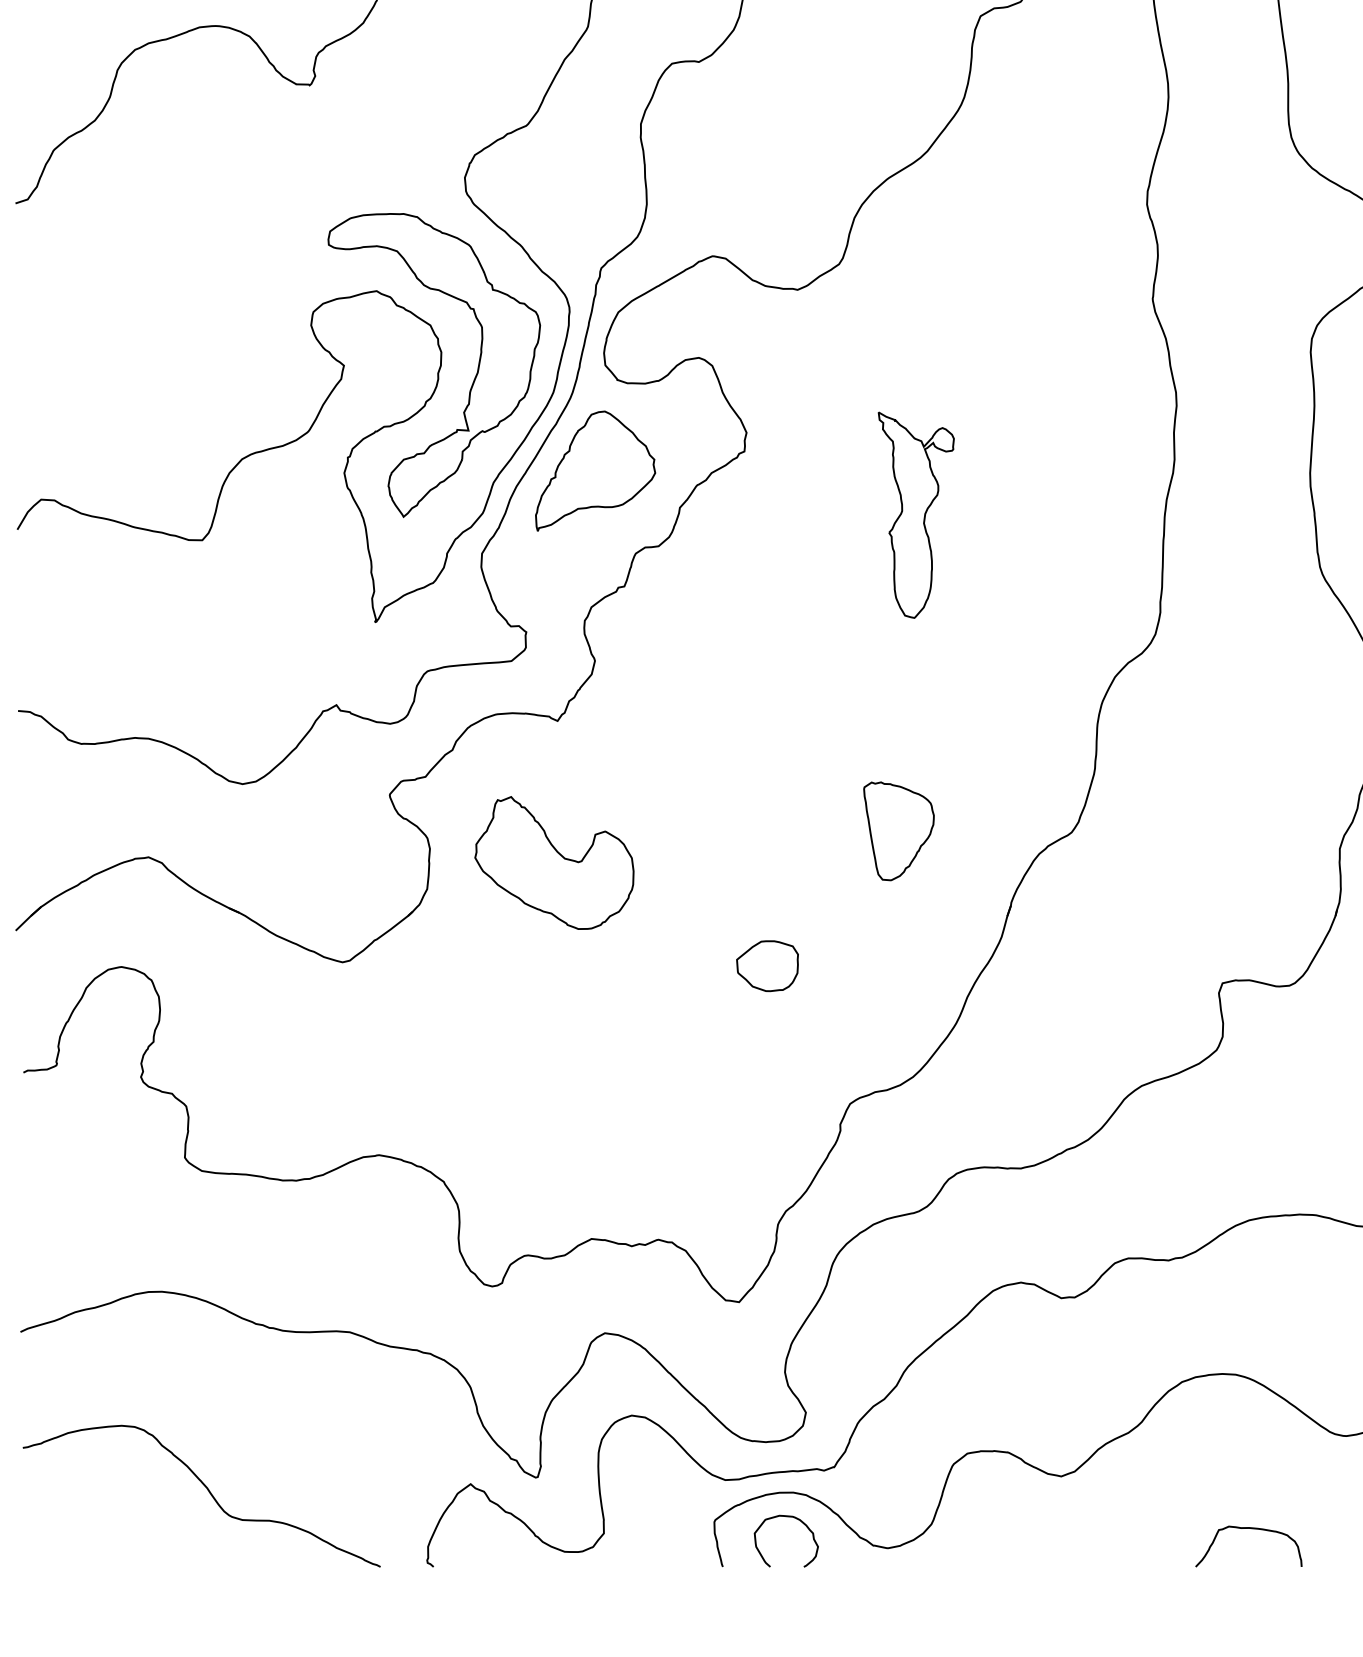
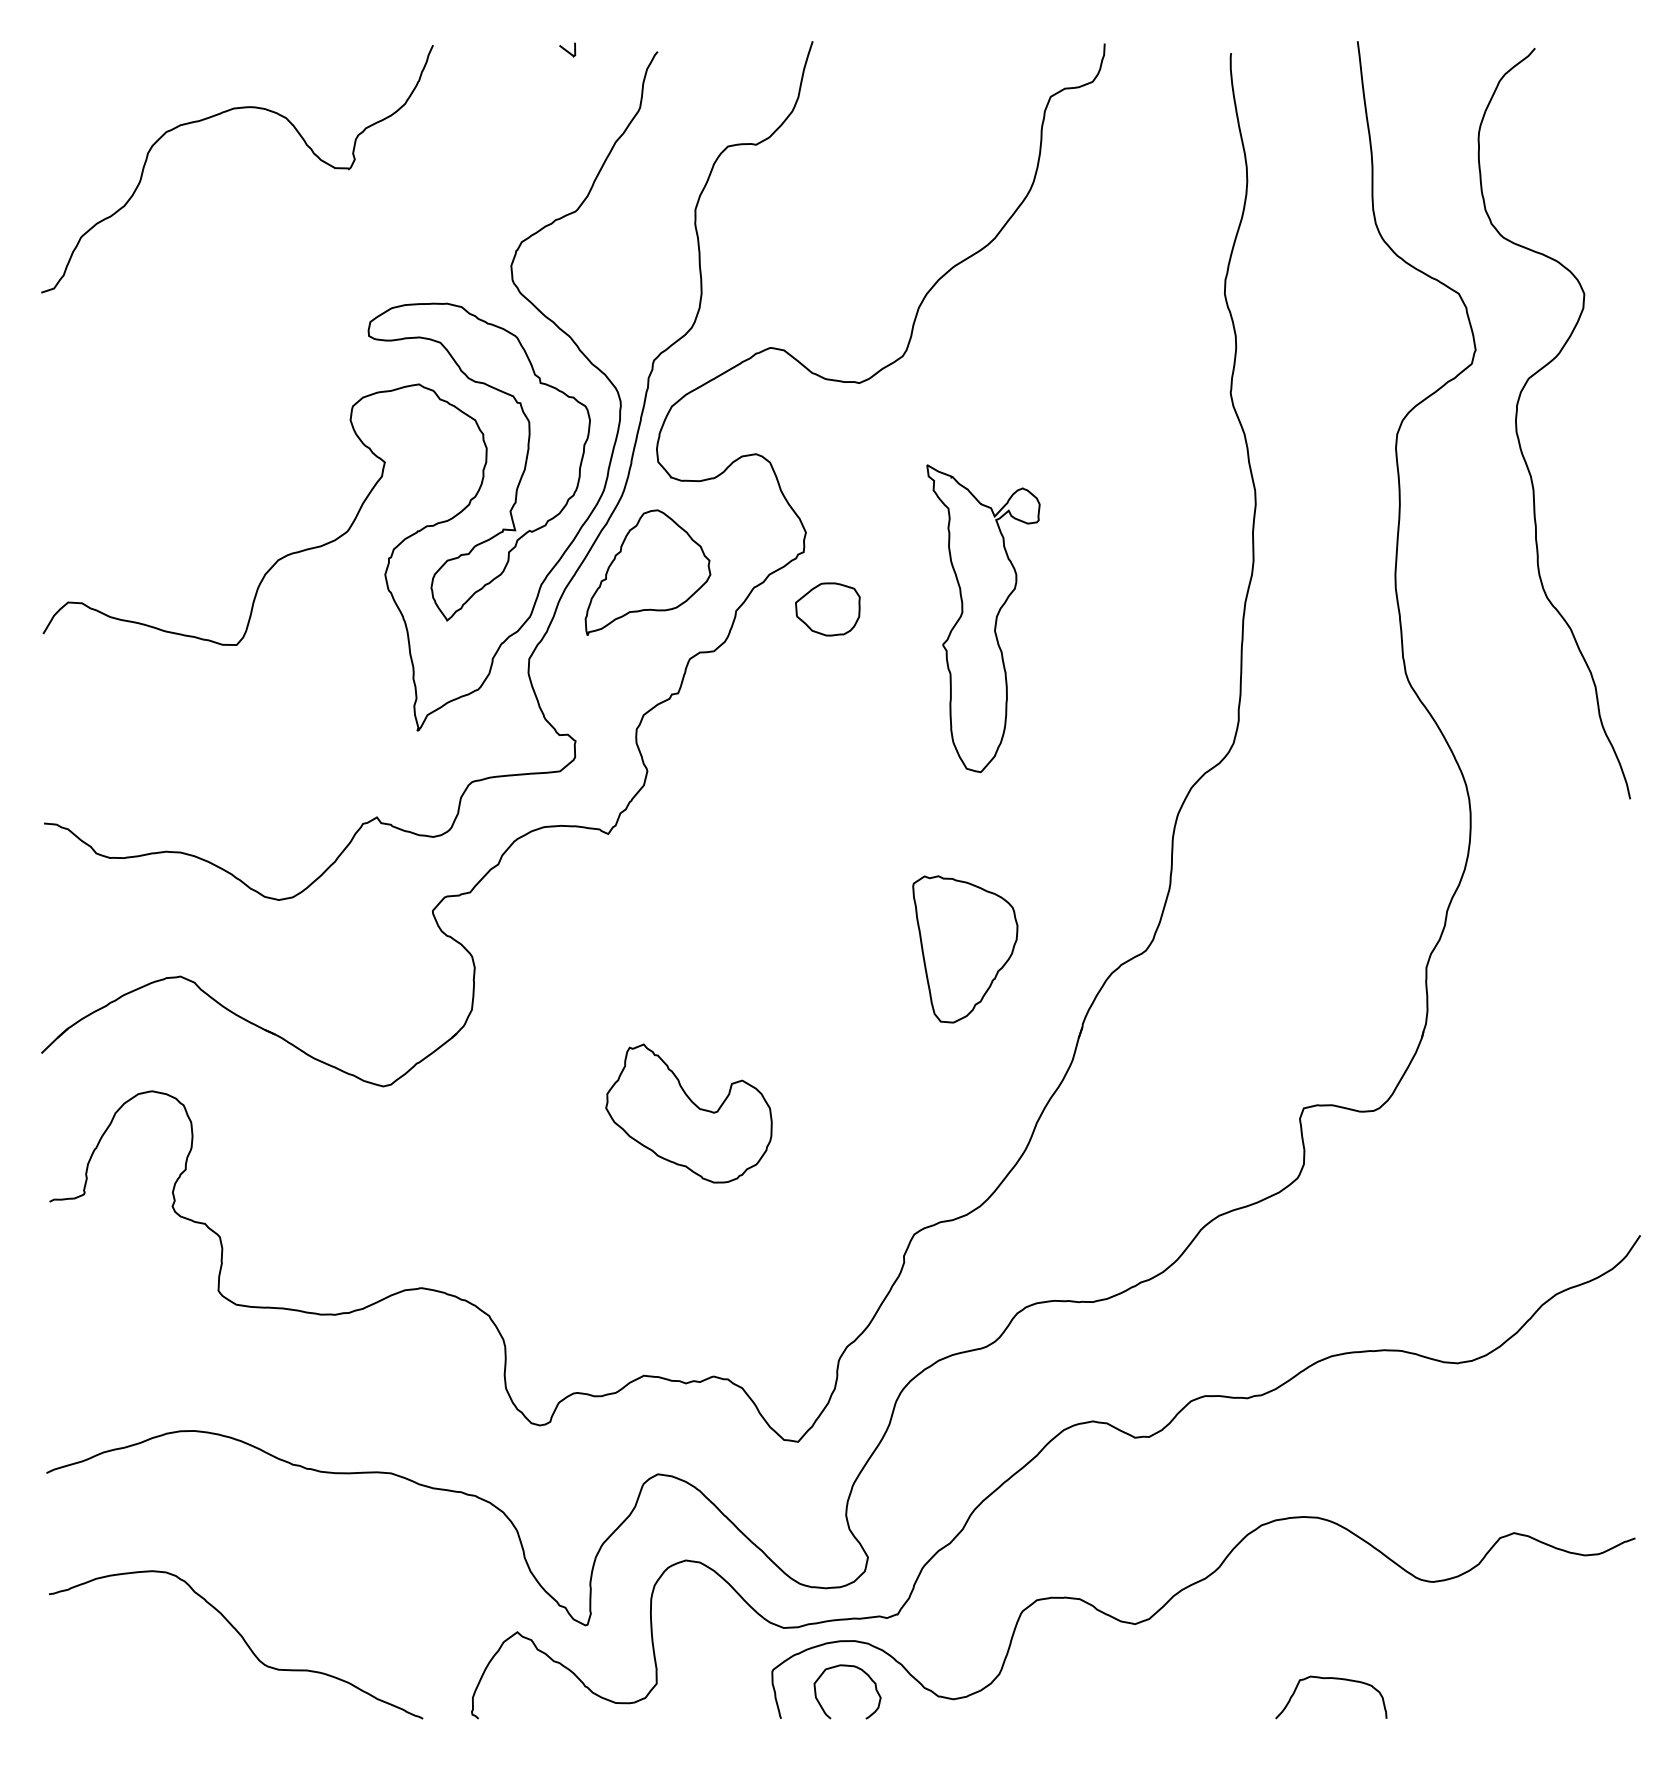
part: (916, 514) -> (983, 618), size x1.43
part: (899, 831) -> (965, 949), size x1.43
part: (553, 862) -> (688, 1113), moved
part: (767, 966) -> (827, 609), moved

